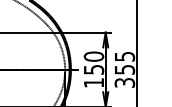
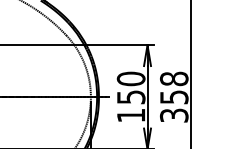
text: (124, 56) -> (173, 78), 355 -> 358

